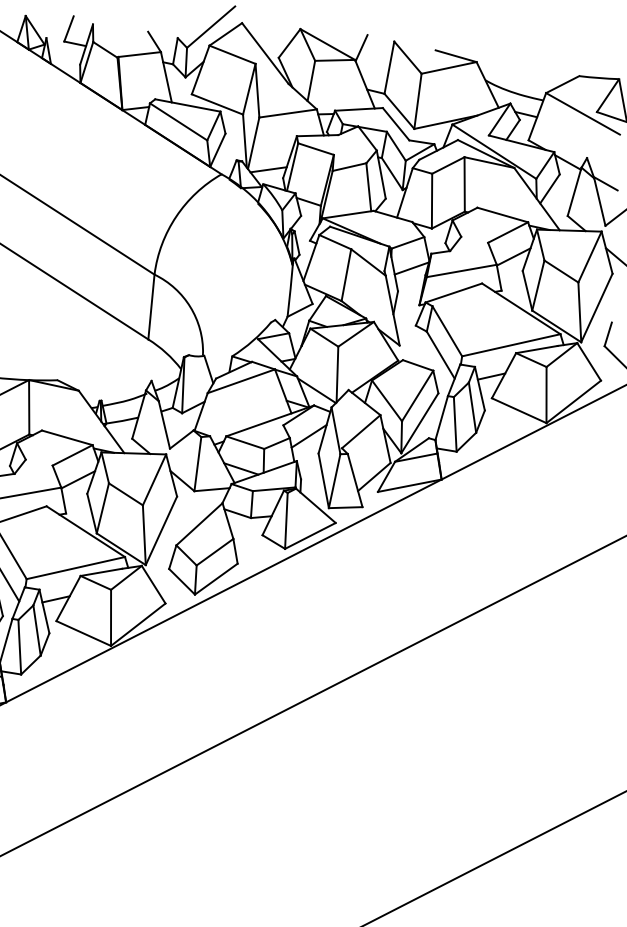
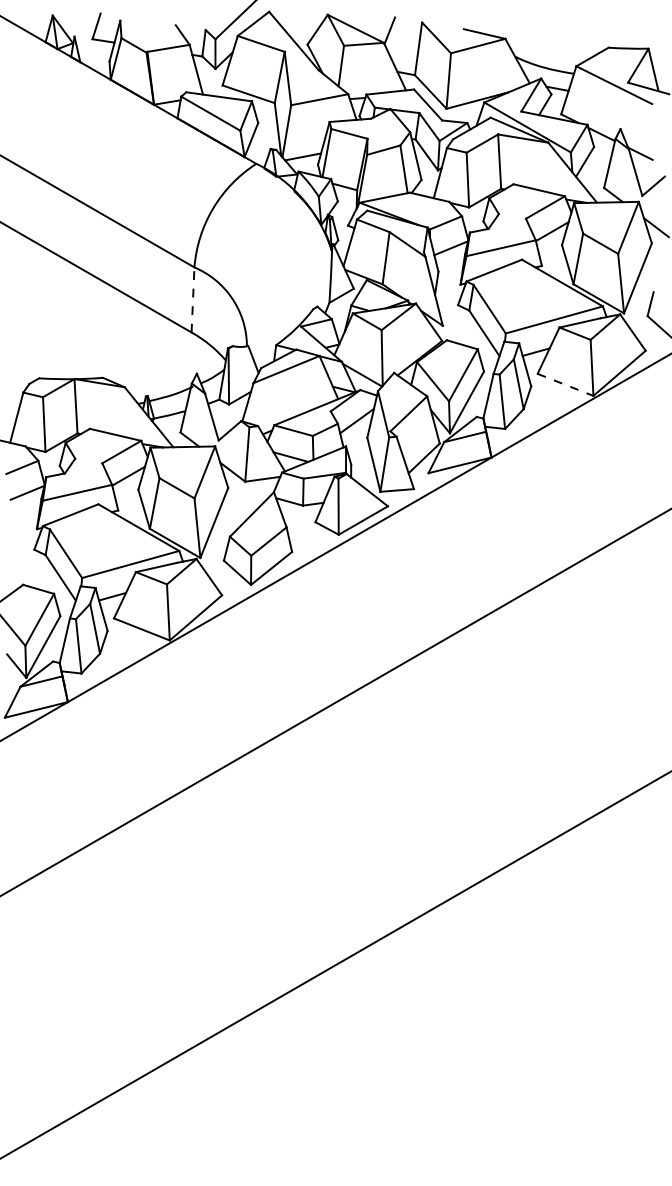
line: (151, 306) -> (193, 299), solid -> dashed
line: (519, 410) -> (565, 384), solid -> dashed

